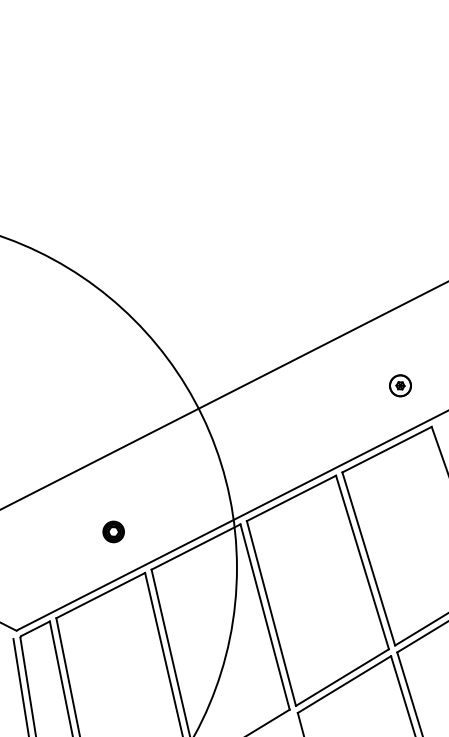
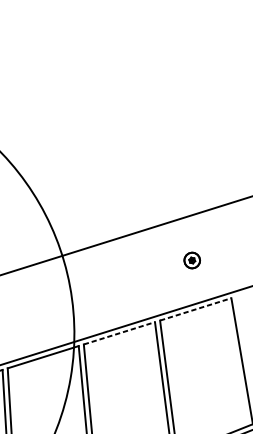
part: (400, 385) -> (192, 260), moved
line: (387, 449) -> (196, 309), solid -> dashed
line: (291, 498) -> (119, 333), solid -> dashed

